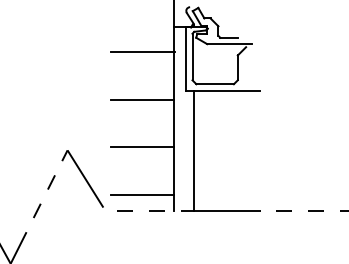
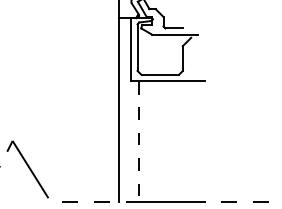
line: (142, 51) -> (87, 42), removed
line: (142, 99) -> (87, 90), removed
line: (142, 147) -> (87, 138), removed
line: (193, 151) -> (138, 142), solid -> dashed
line: (142, 195) -> (87, 186), removed

